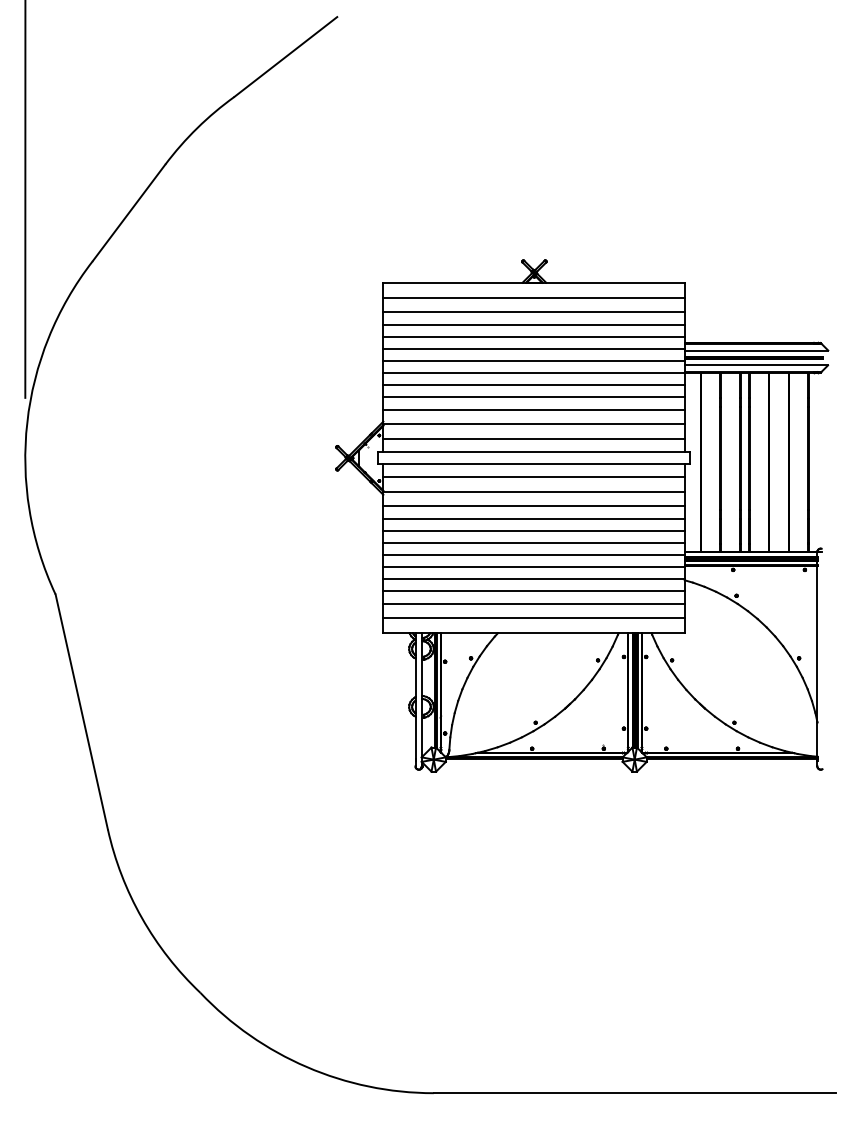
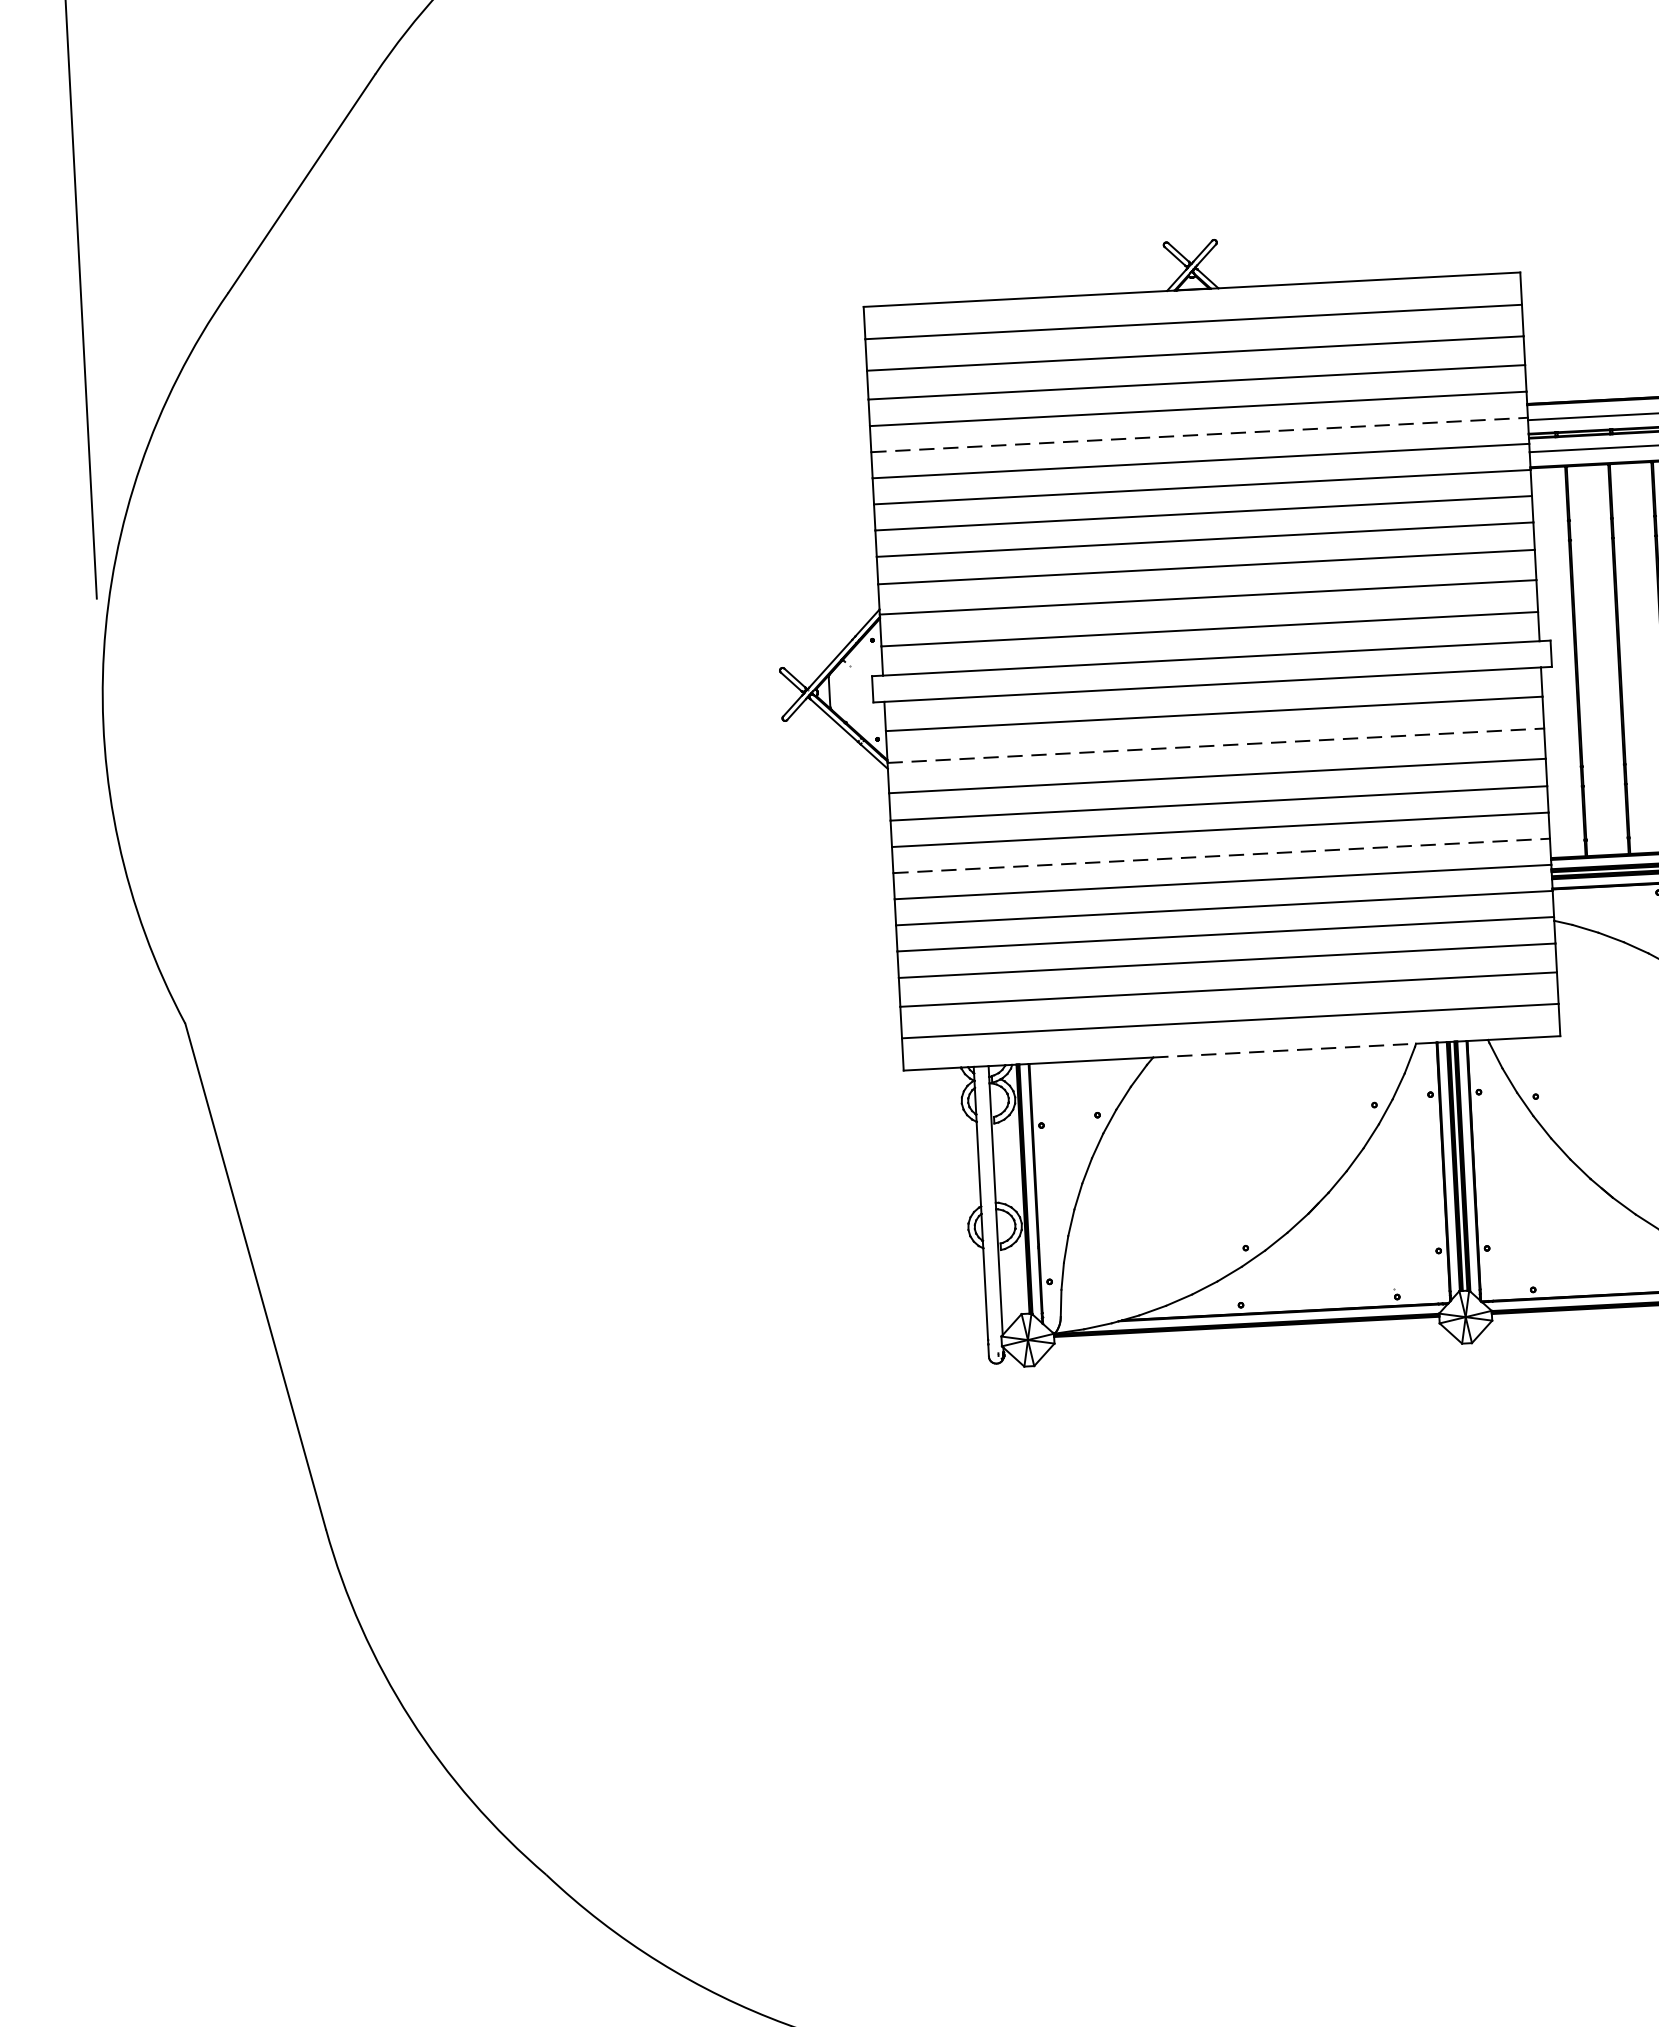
line: (534, 349) -> (1200, 435), solid -> dashed
line: (534, 492) -> (1216, 746), solid -> dashed
line: (534, 542) -> (1222, 855), solid -> dashed
line: (558, 633) -> (1285, 1051), solid -> dashed

